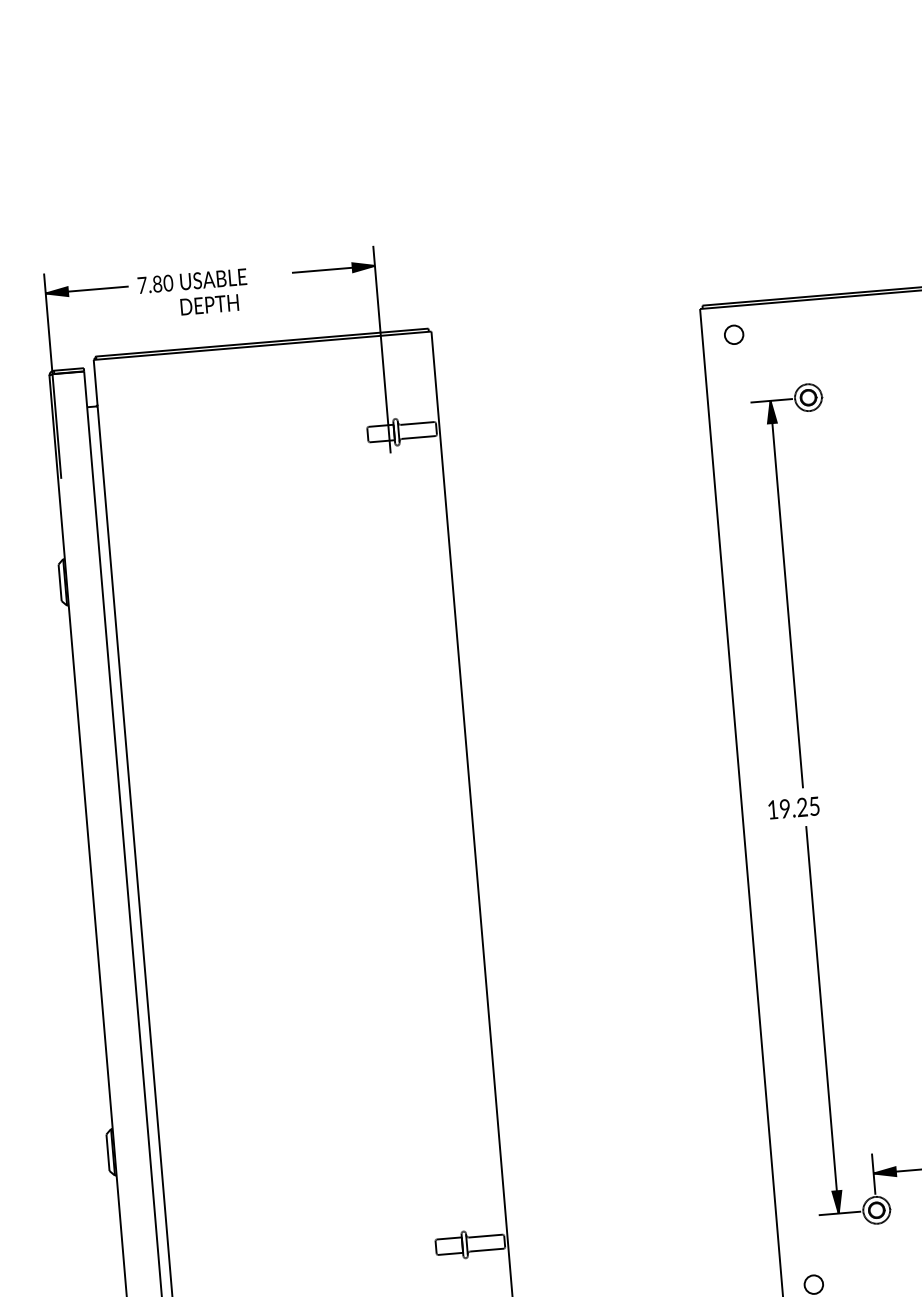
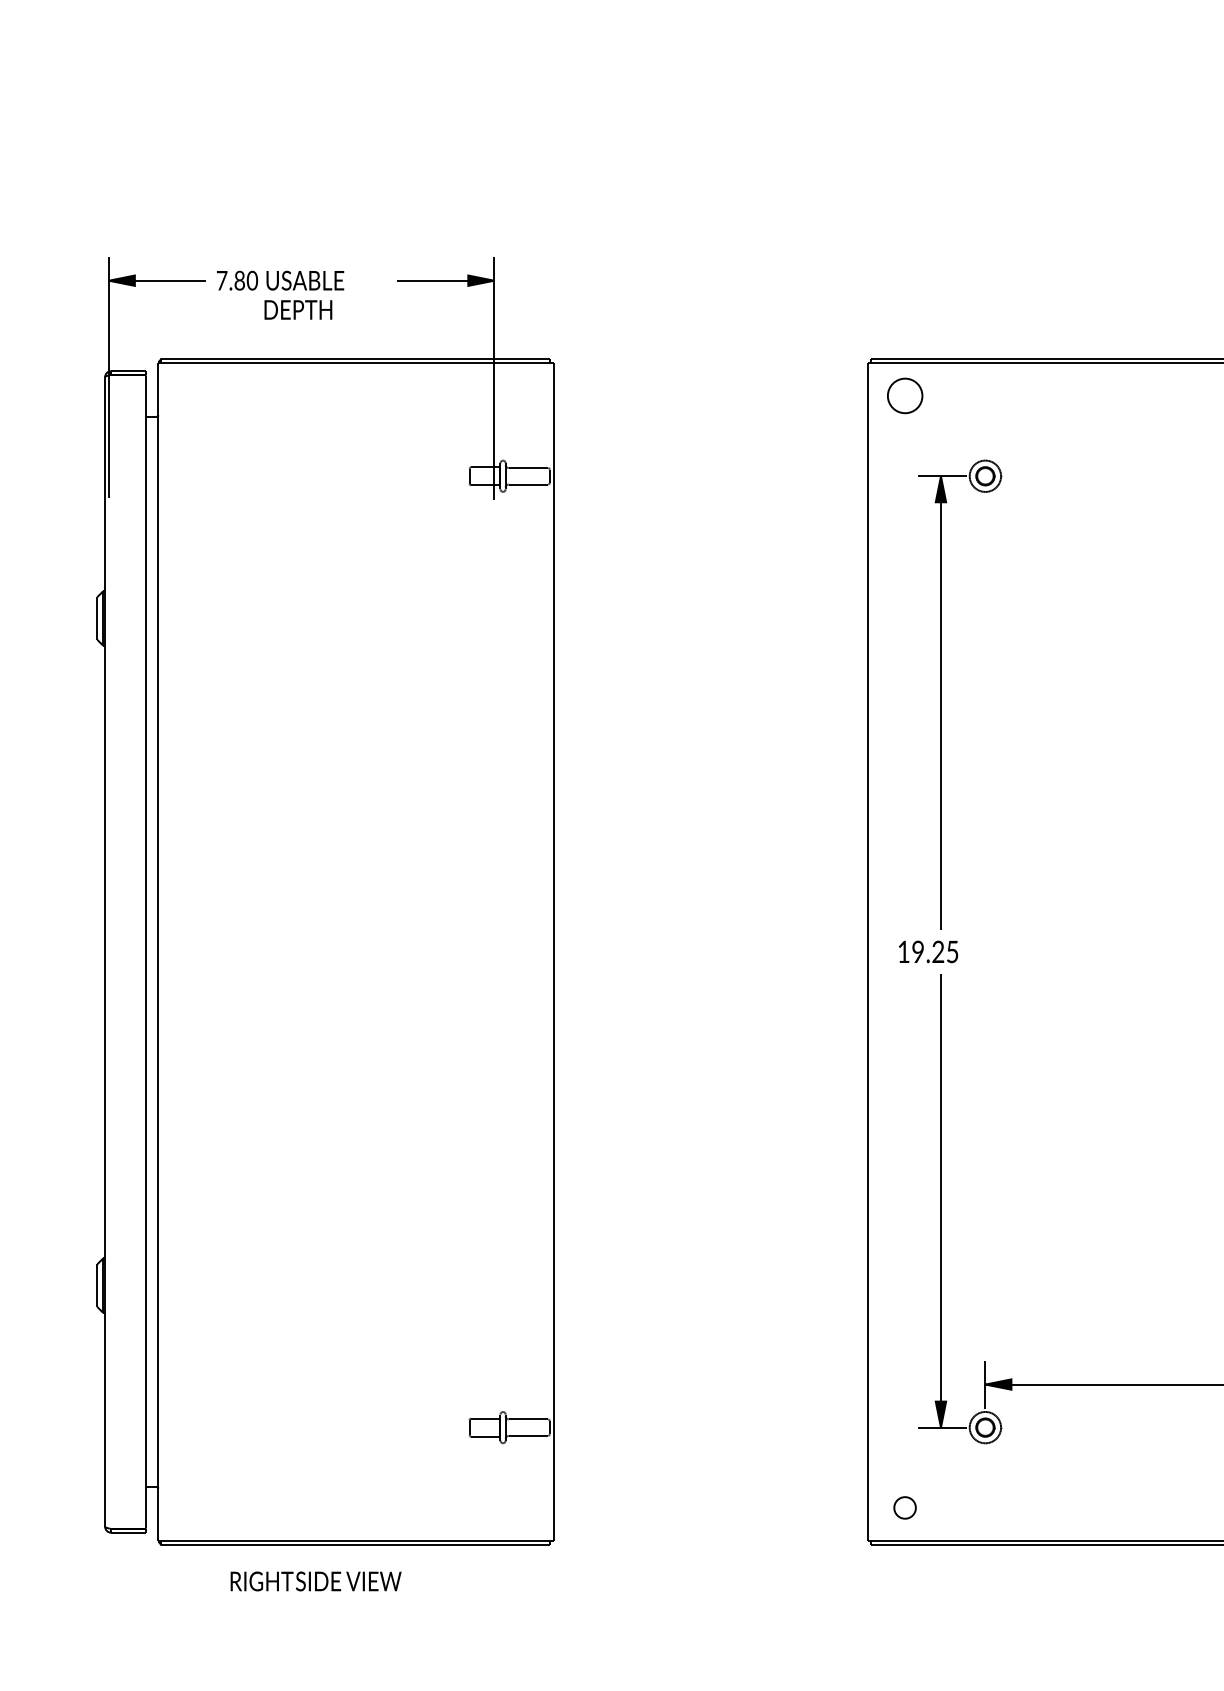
part: (733, 334) -> (904, 395), size x1.6

